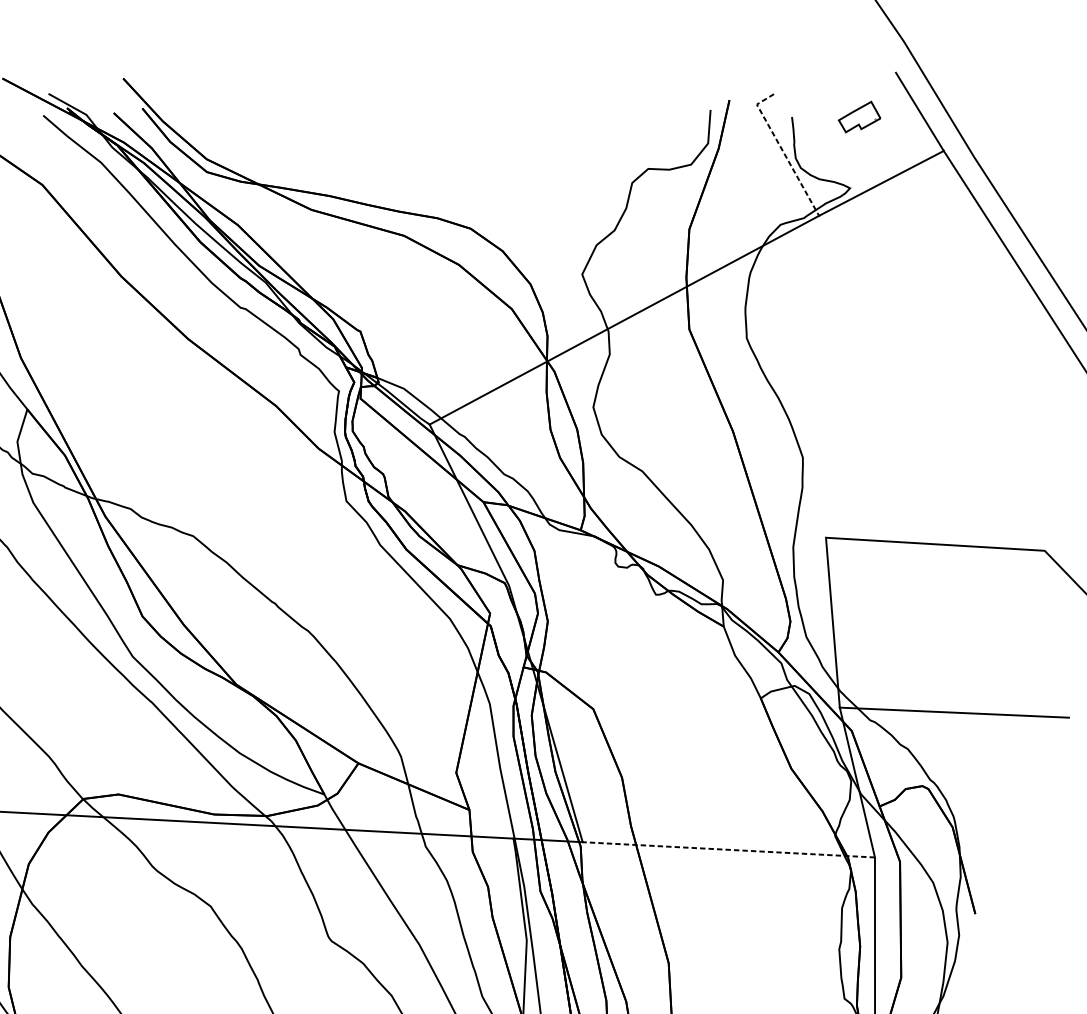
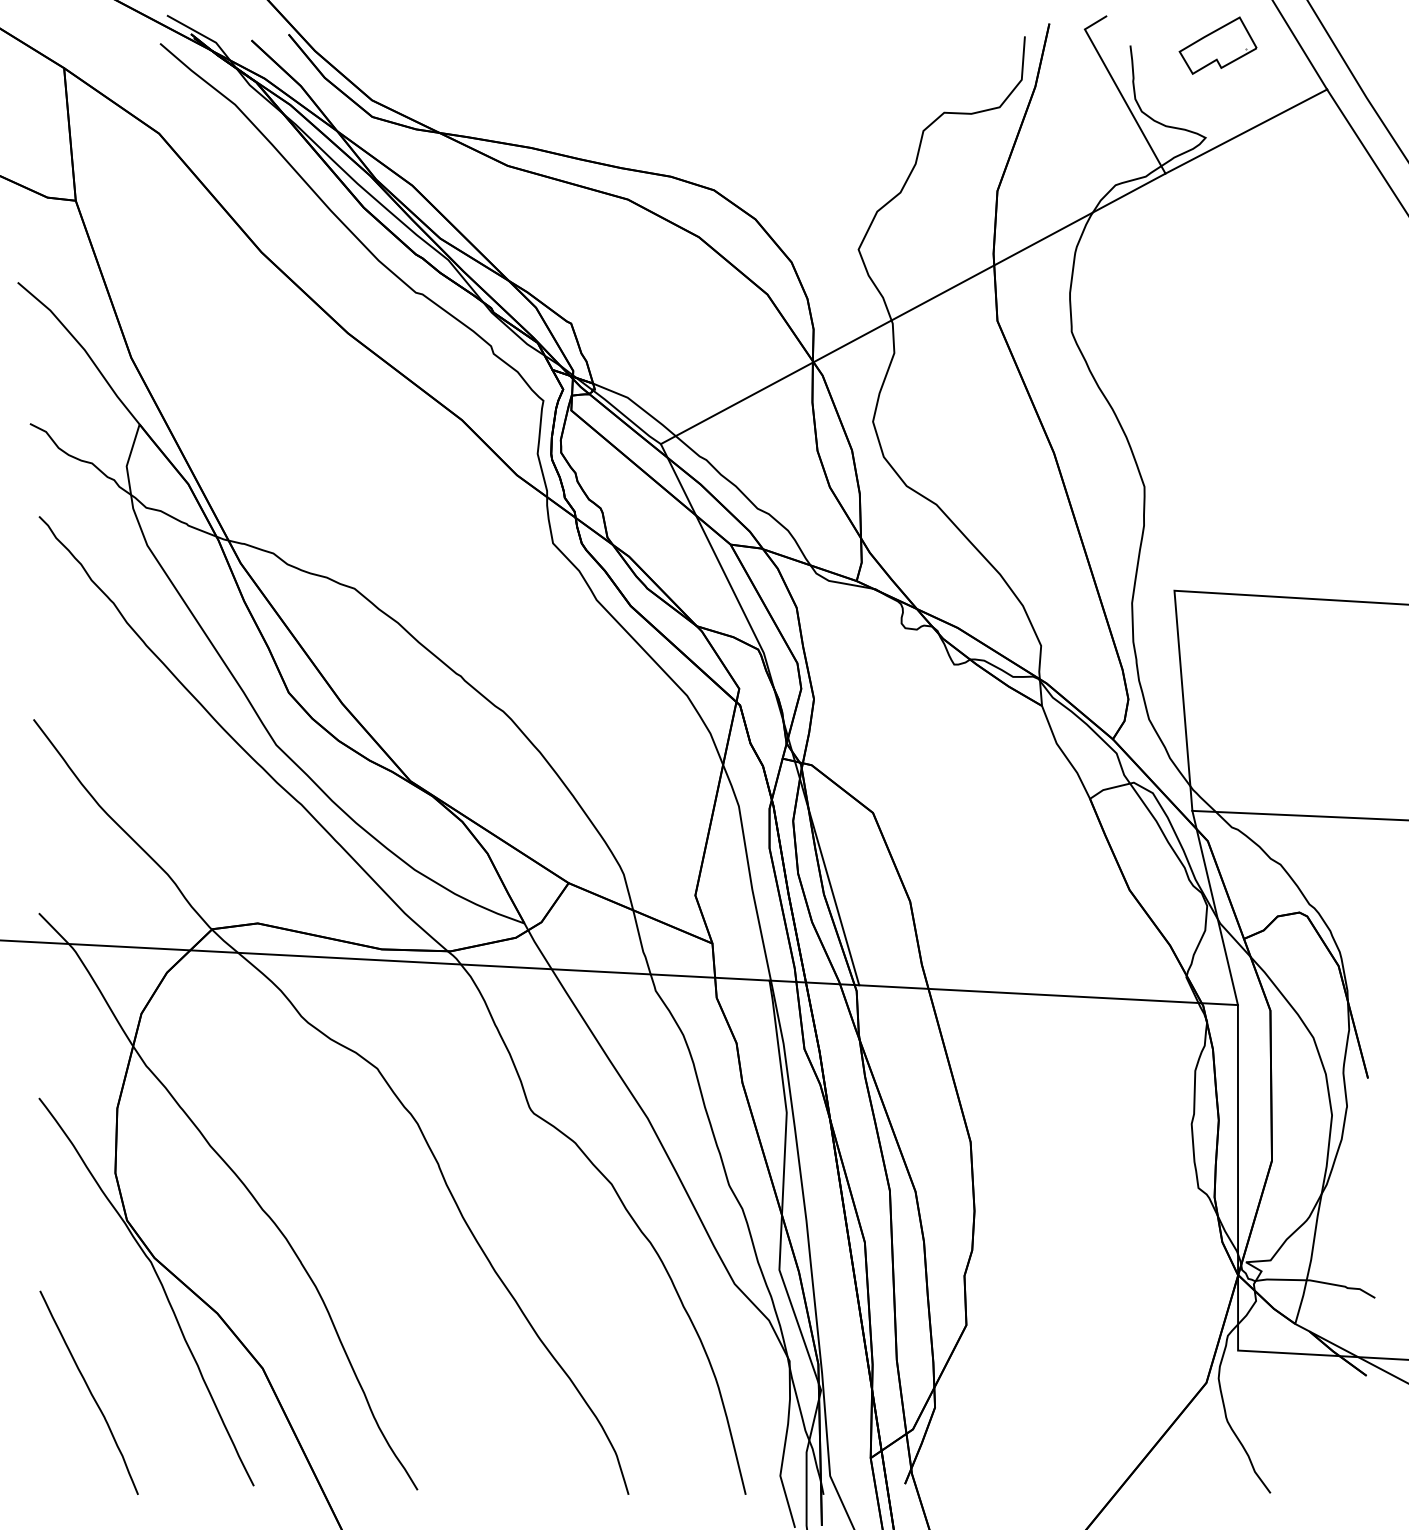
part: (859, 116) -> (1217, 45), size x1.43
line: (782, 151) -> (1118, 90), dashed -> solid
line: (728, 850) -> (1048, 995), dashed -> solid

